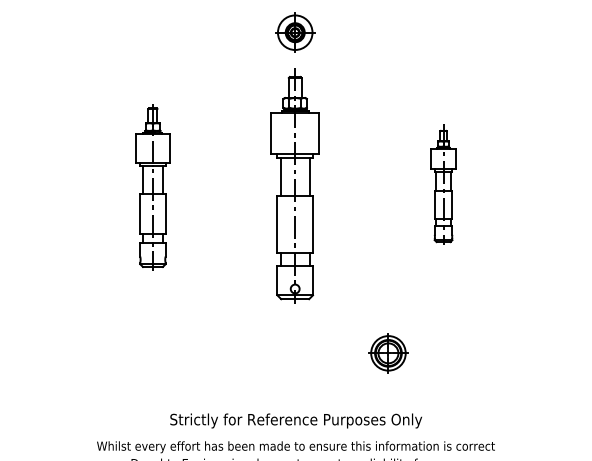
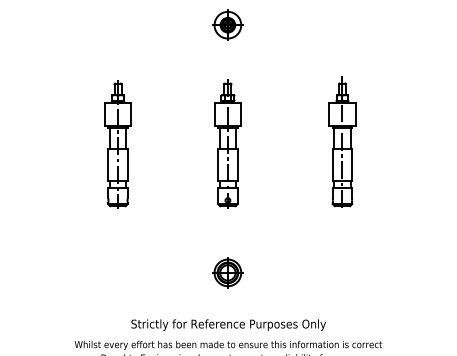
part: (443, 183) -> (342, 141), size x1.43
part: (294, 185) -> (227, 143), size x0.71
part: (387, 352) -> (227, 272), moved

